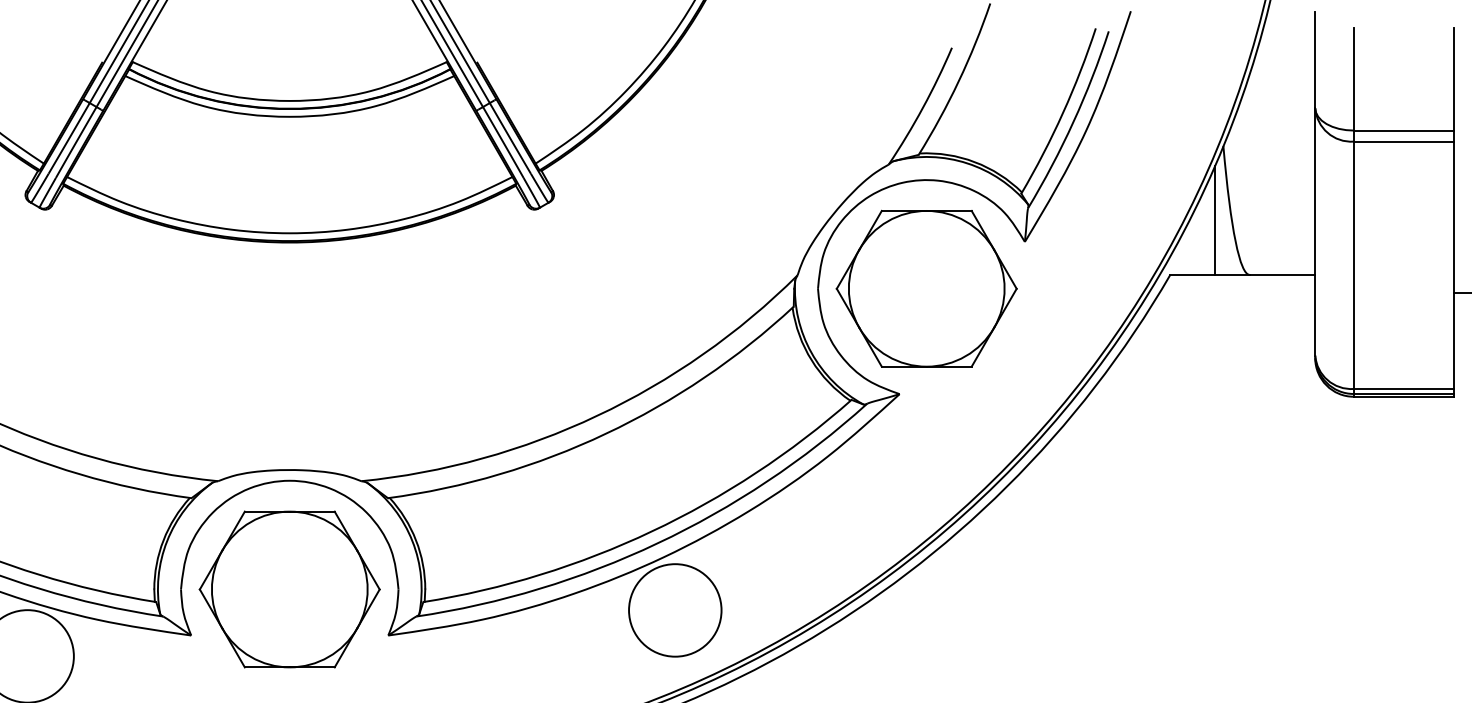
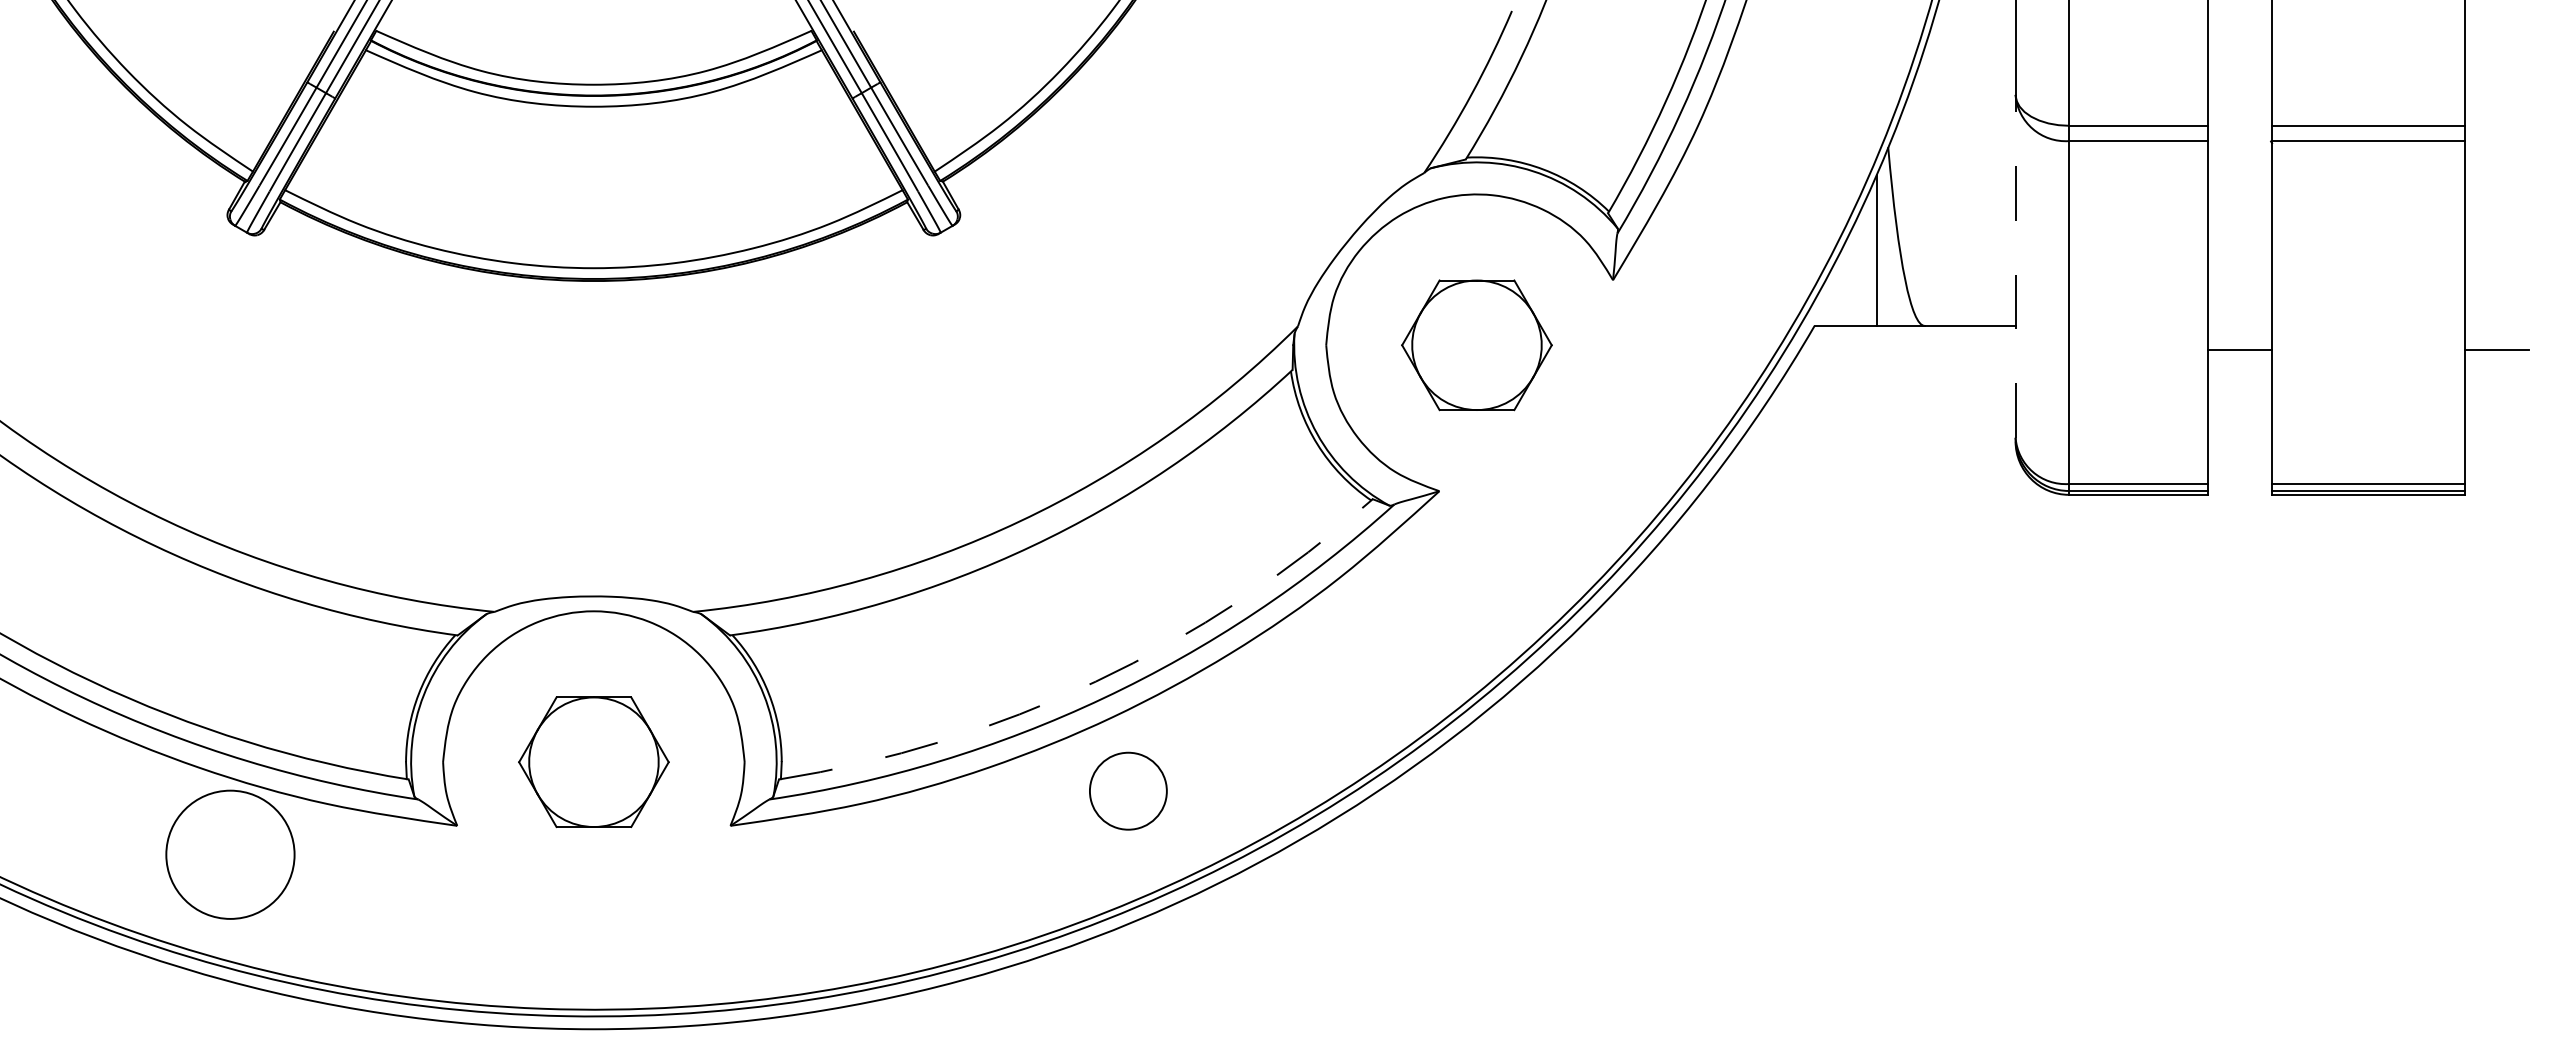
line: (1315, 231) -> (2015, 265), solid -> dashed
part: (926, 289) -> (1476, 345), size x0.6
arc: (651, 531) -> (1095, 681), solid -> dashed
part: (289, 589) -> (593, 762), size x0.6
circle: (675, 610) -> (1128, 791), size x0.6

